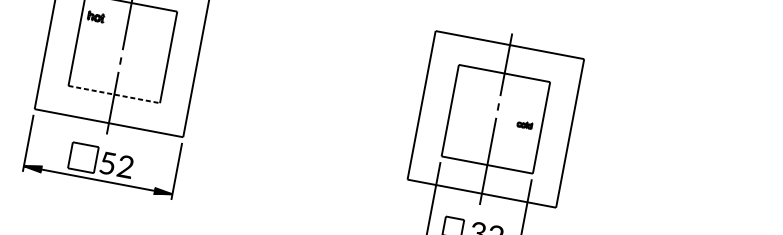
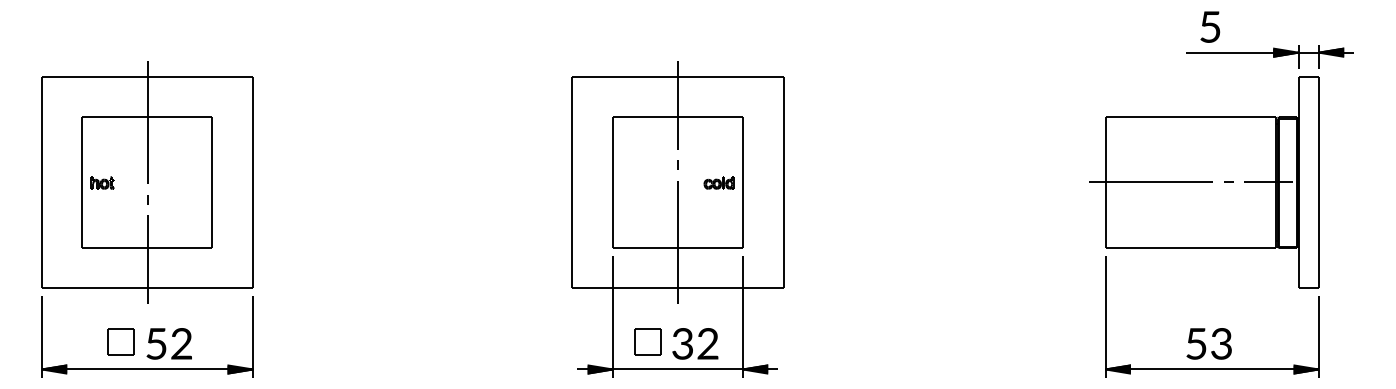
part: (96, 16) -> (102, 182), moved
line: (114, 94) -> (147, 247), dashed -> solid
part: (524, 124) -> (718, 182), size x1.43
part: (82, 156) -> (120, 341), size x0.71

